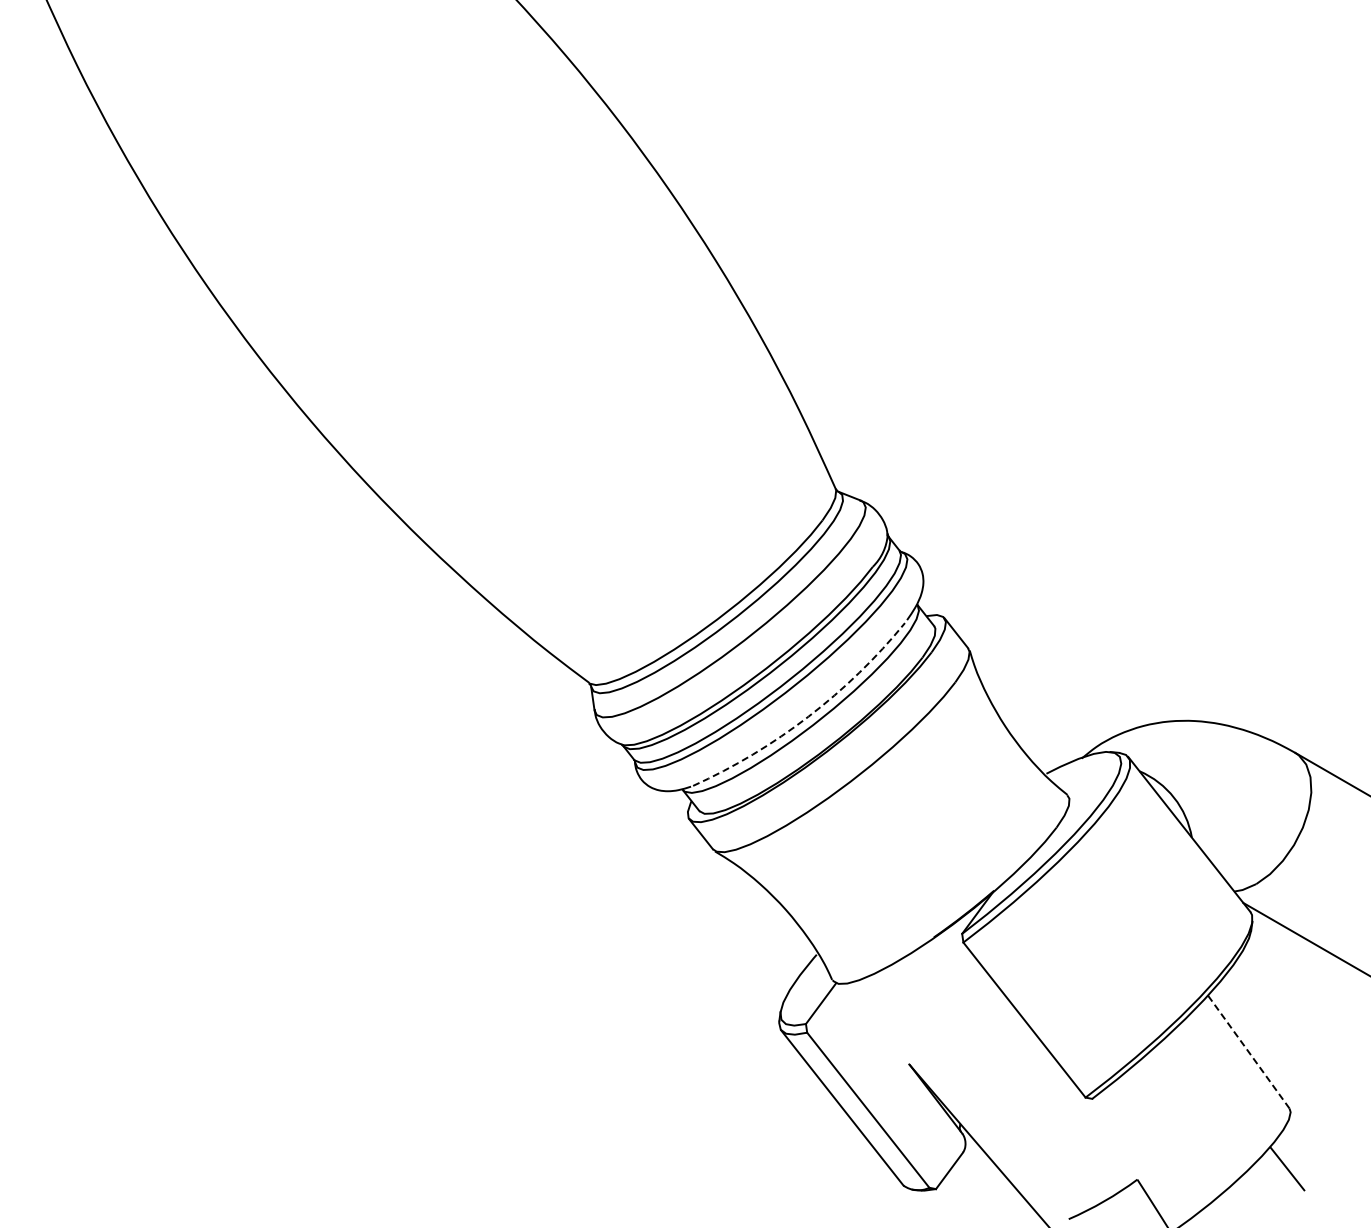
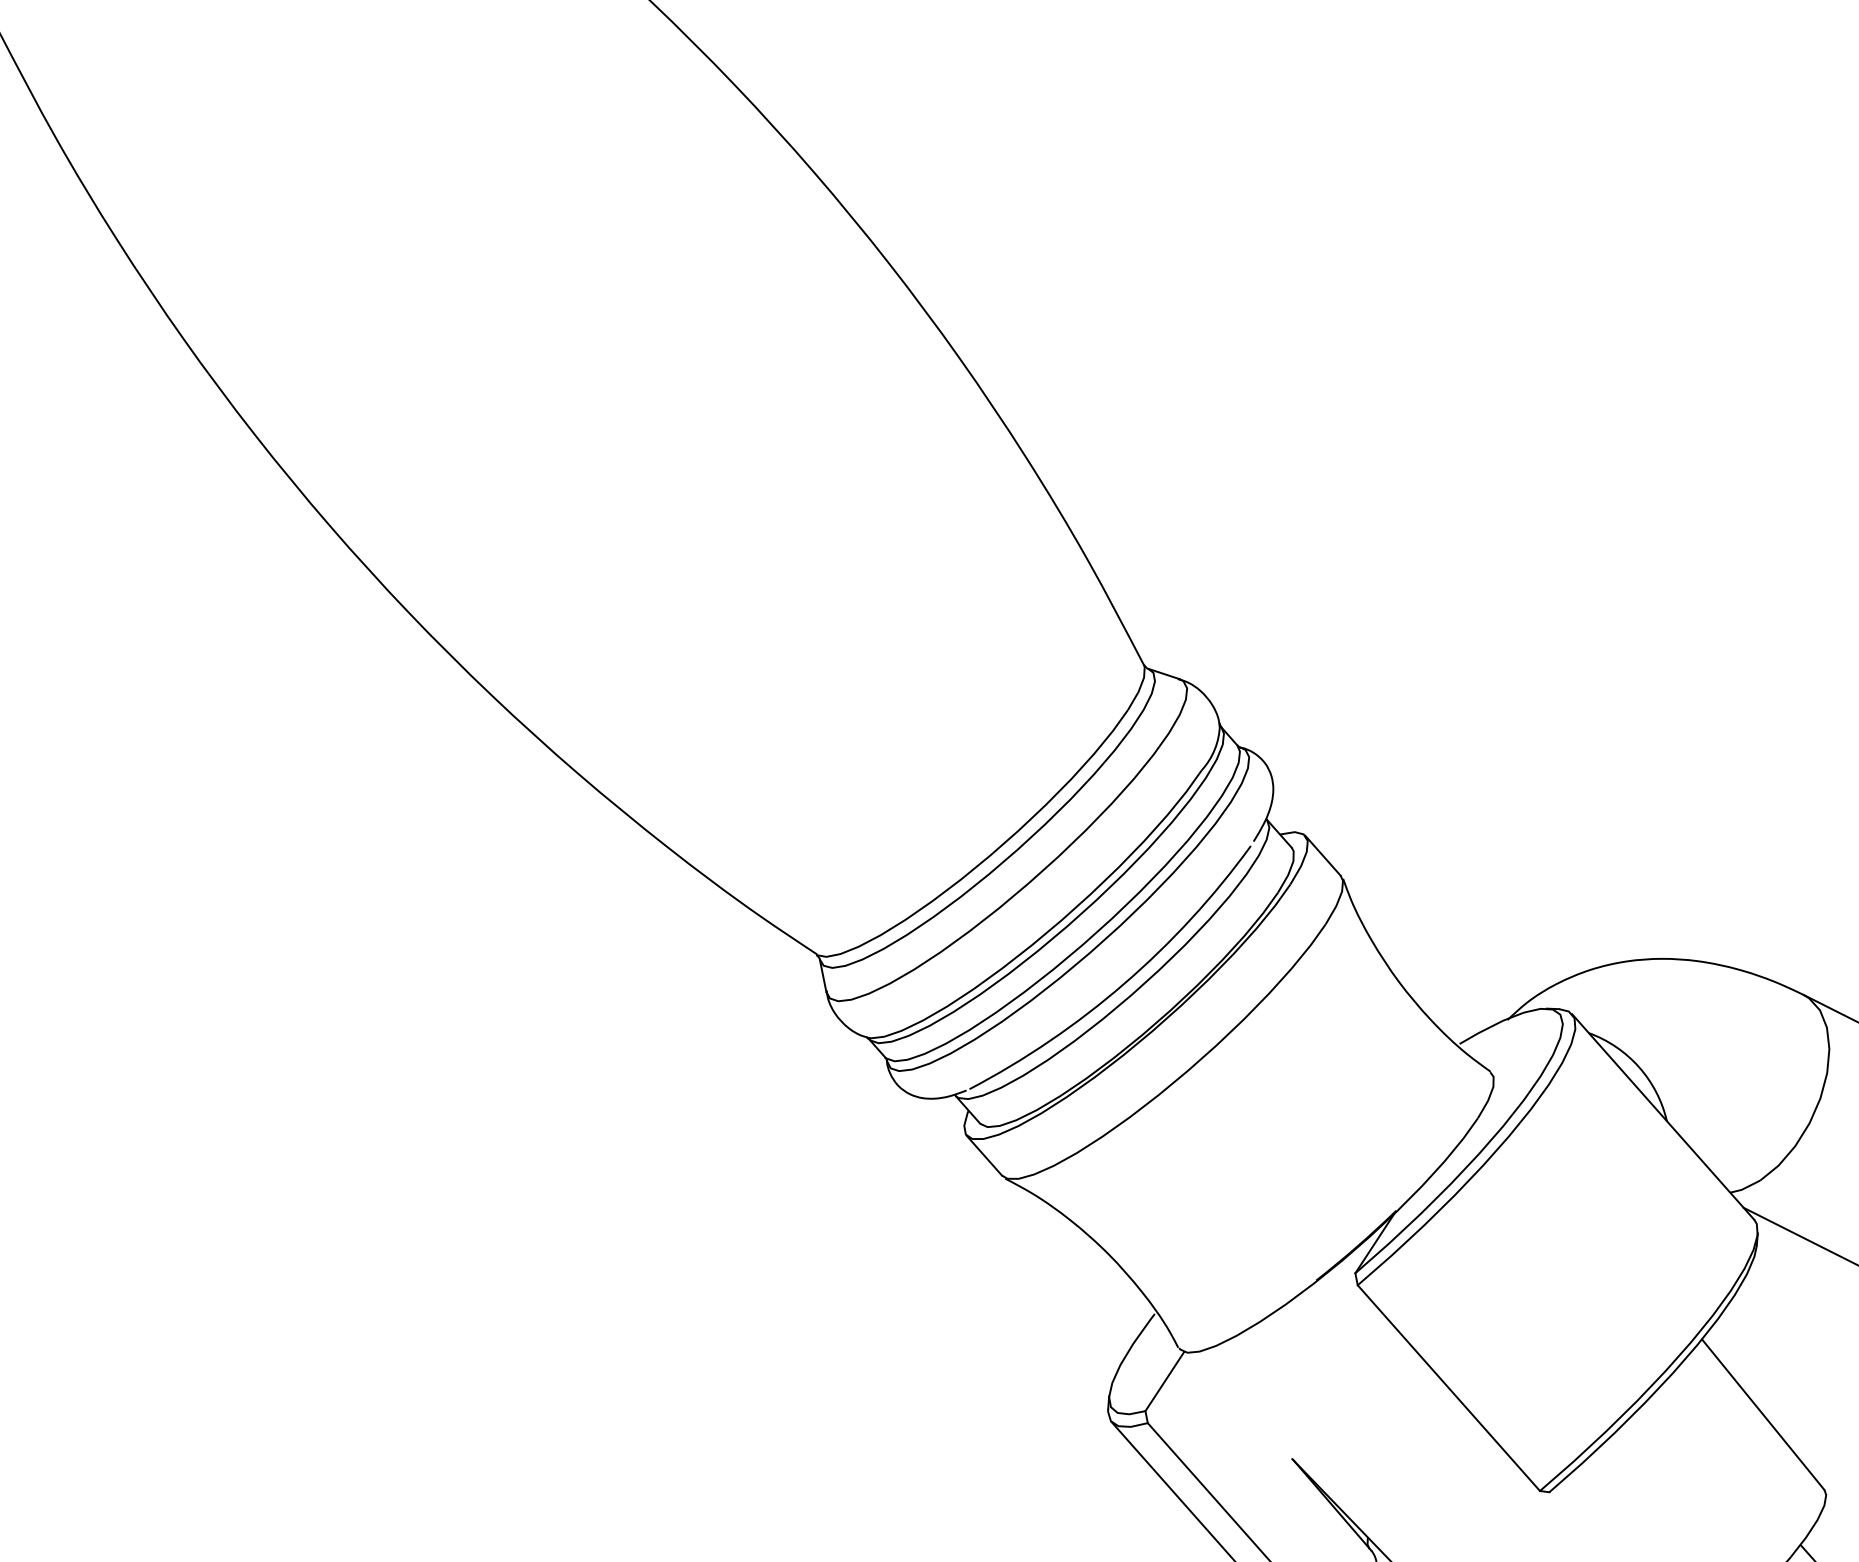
arc: (808, 716) -> (1124, 983), dashed -> solid
line: (1248, 1052) -> (1762, 1415), dashed -> solid

